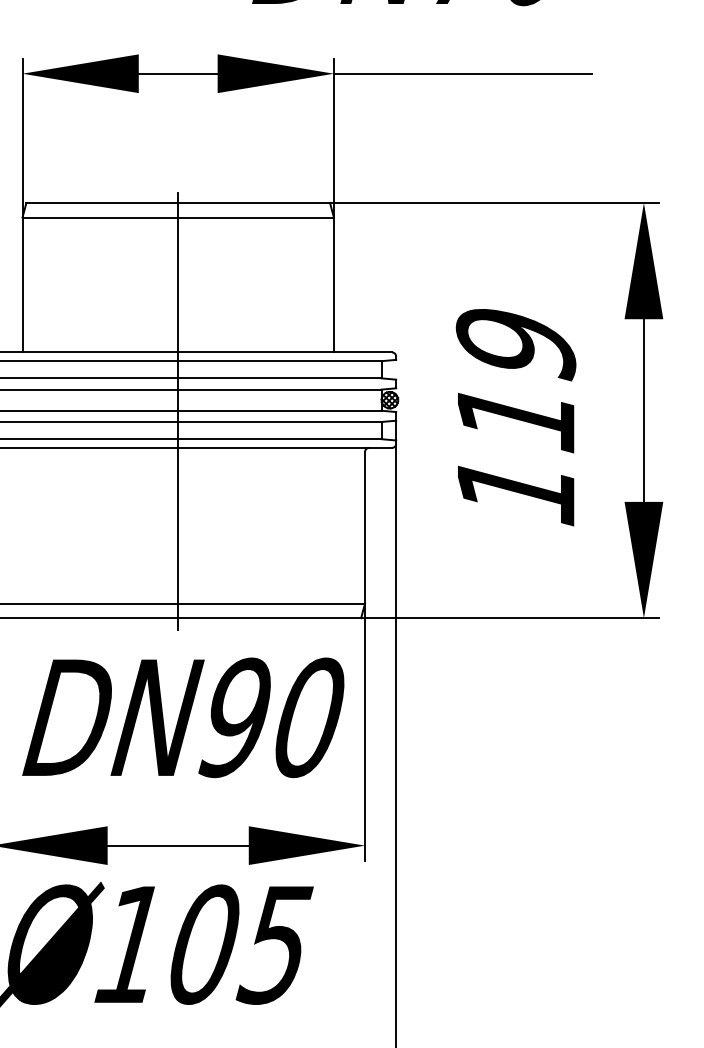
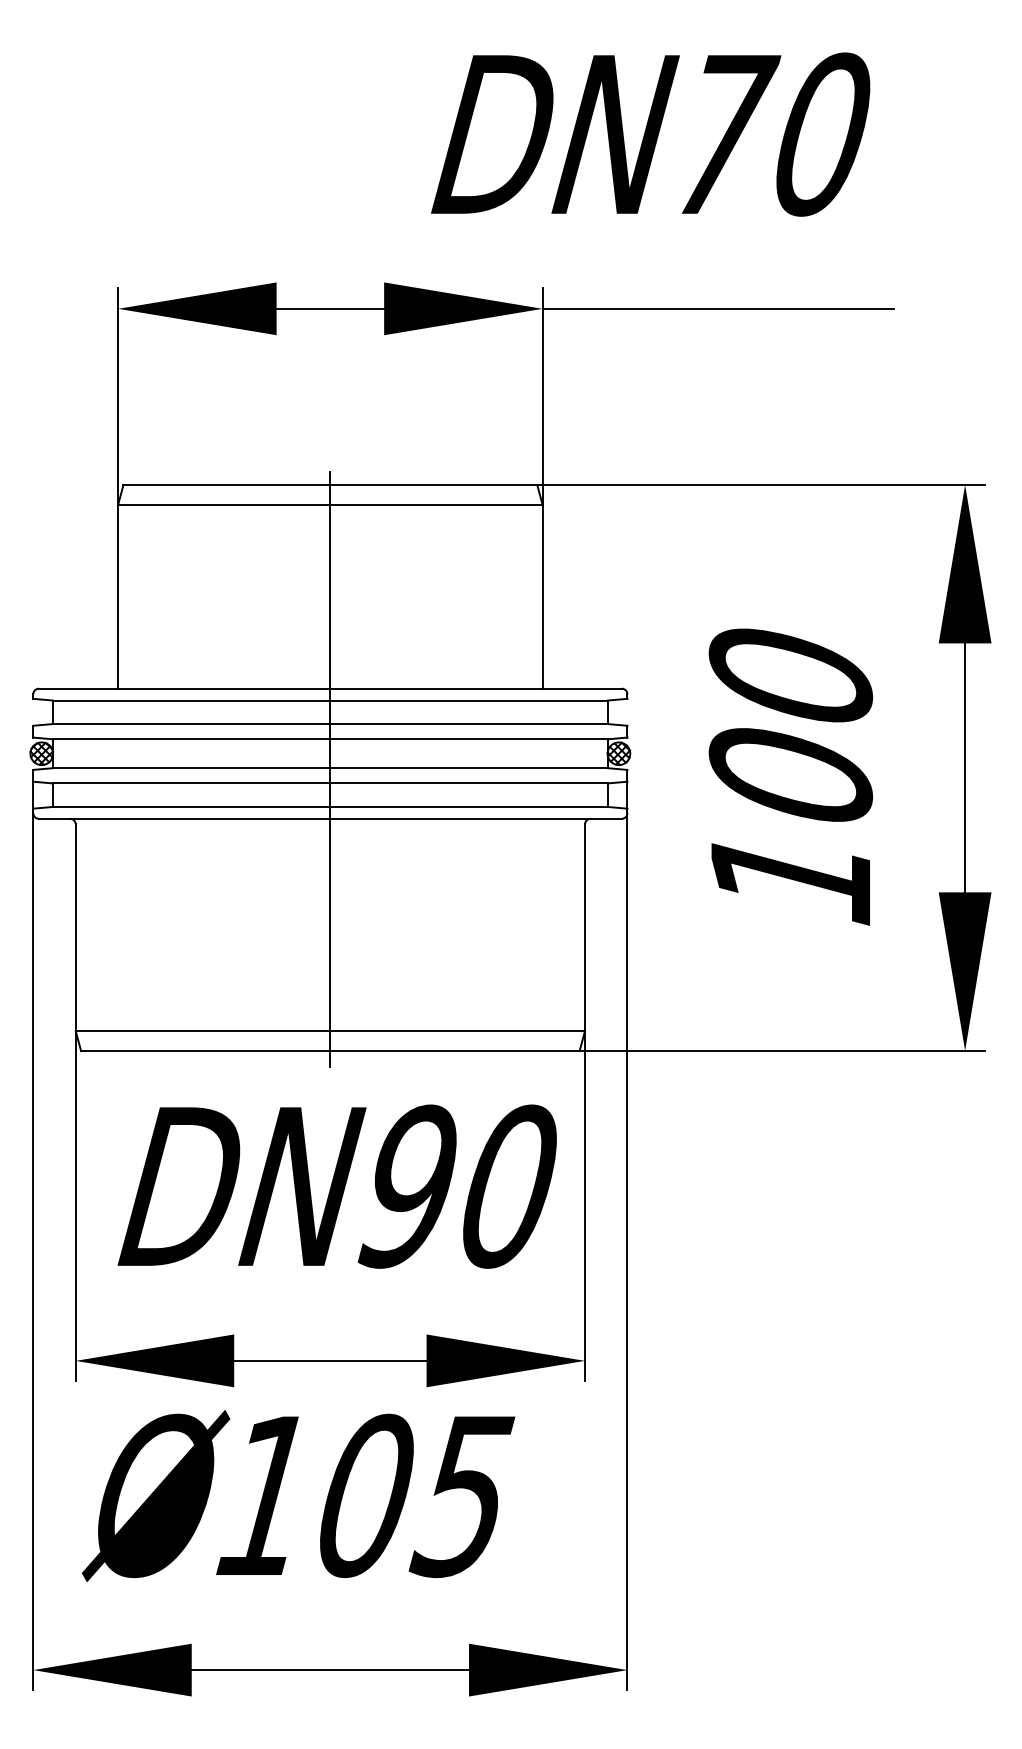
text: (515, 380) -> (790, 727), 119 -> 100

